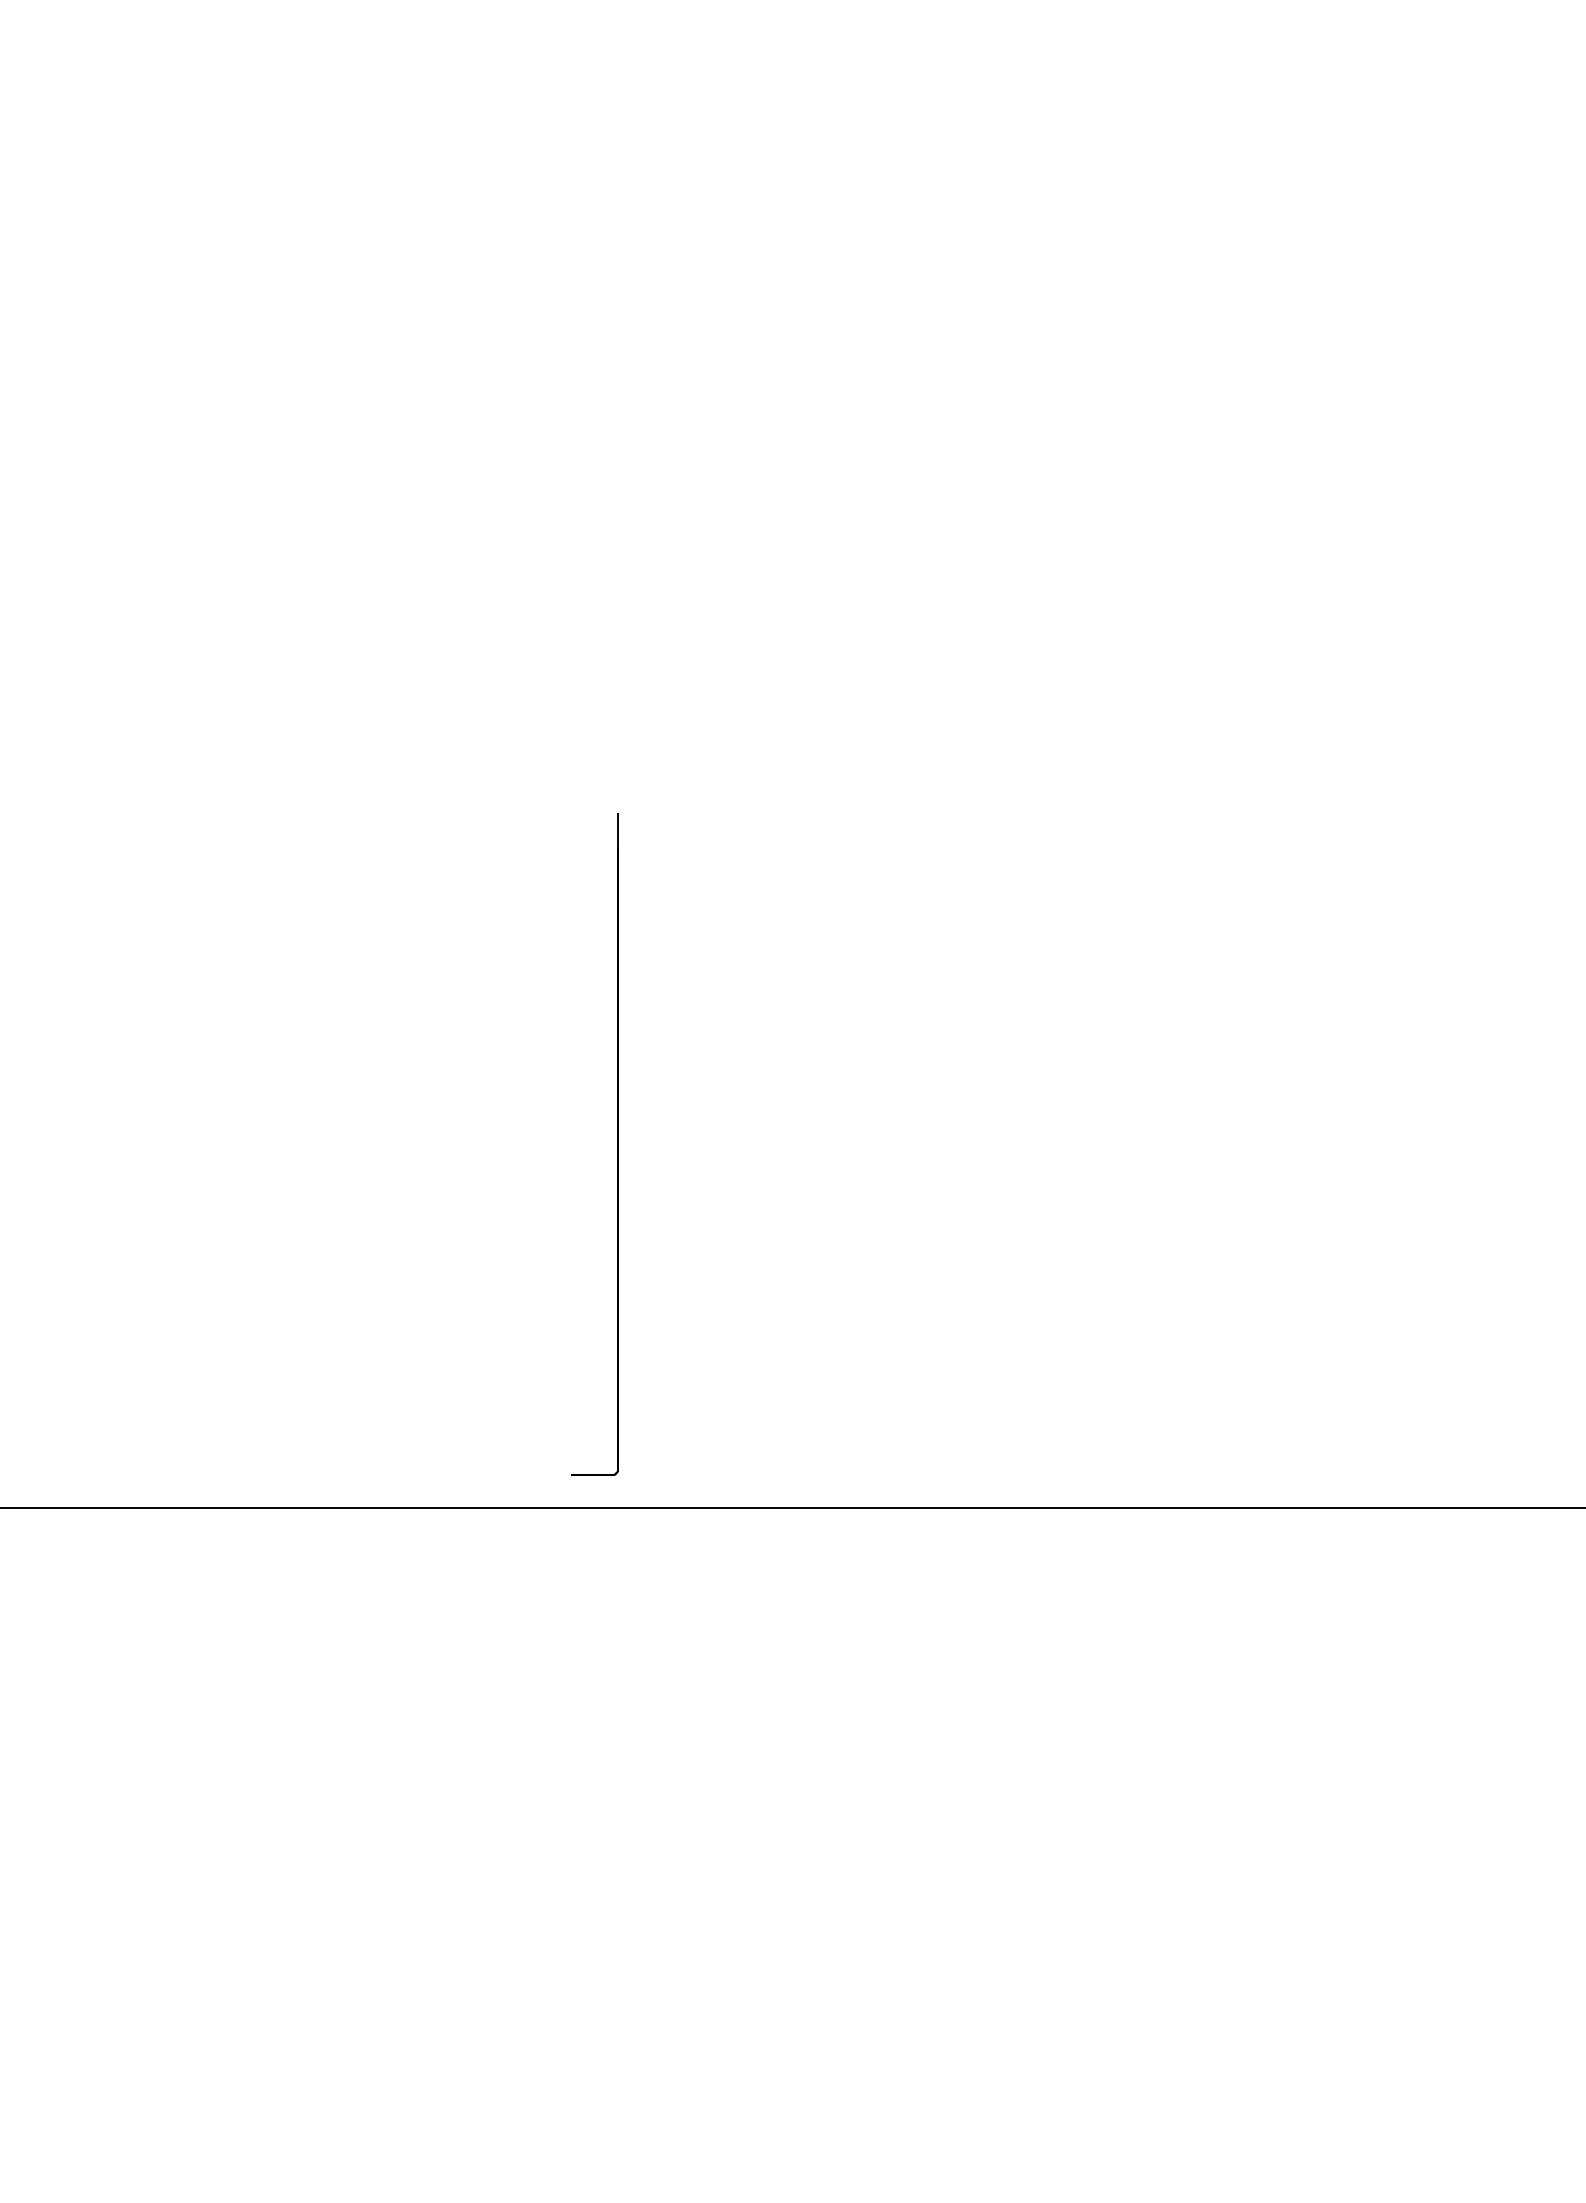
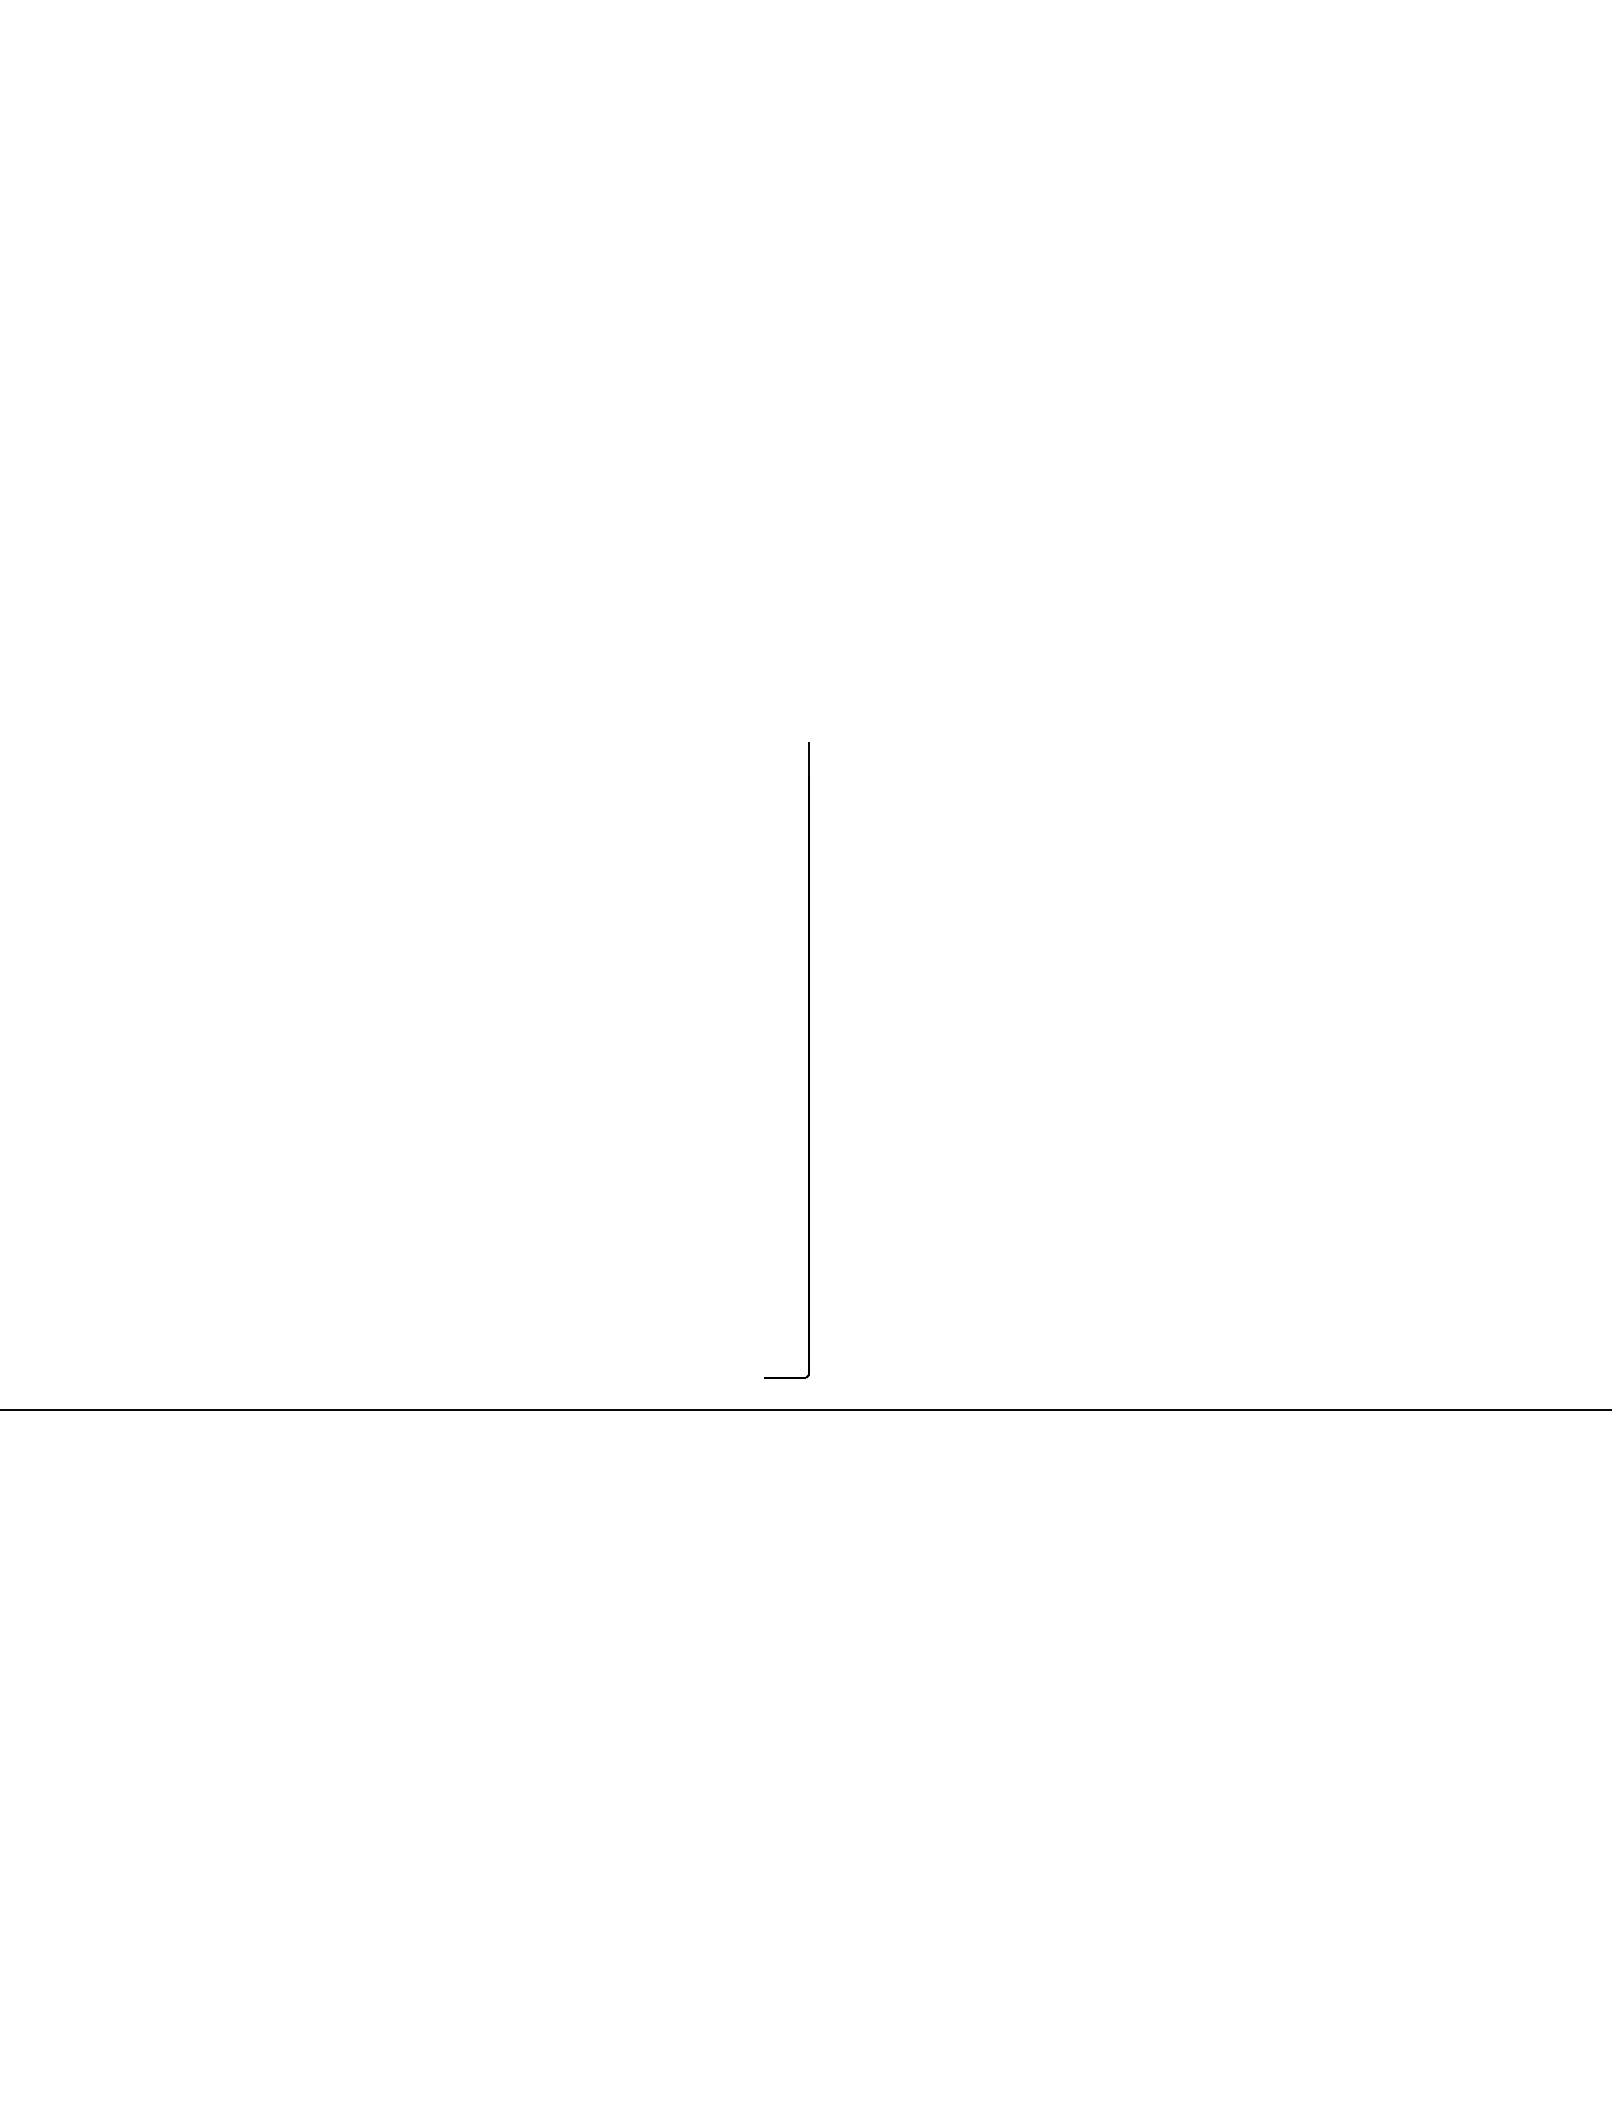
part: (617, 1144) -> (808, 1060), moved

